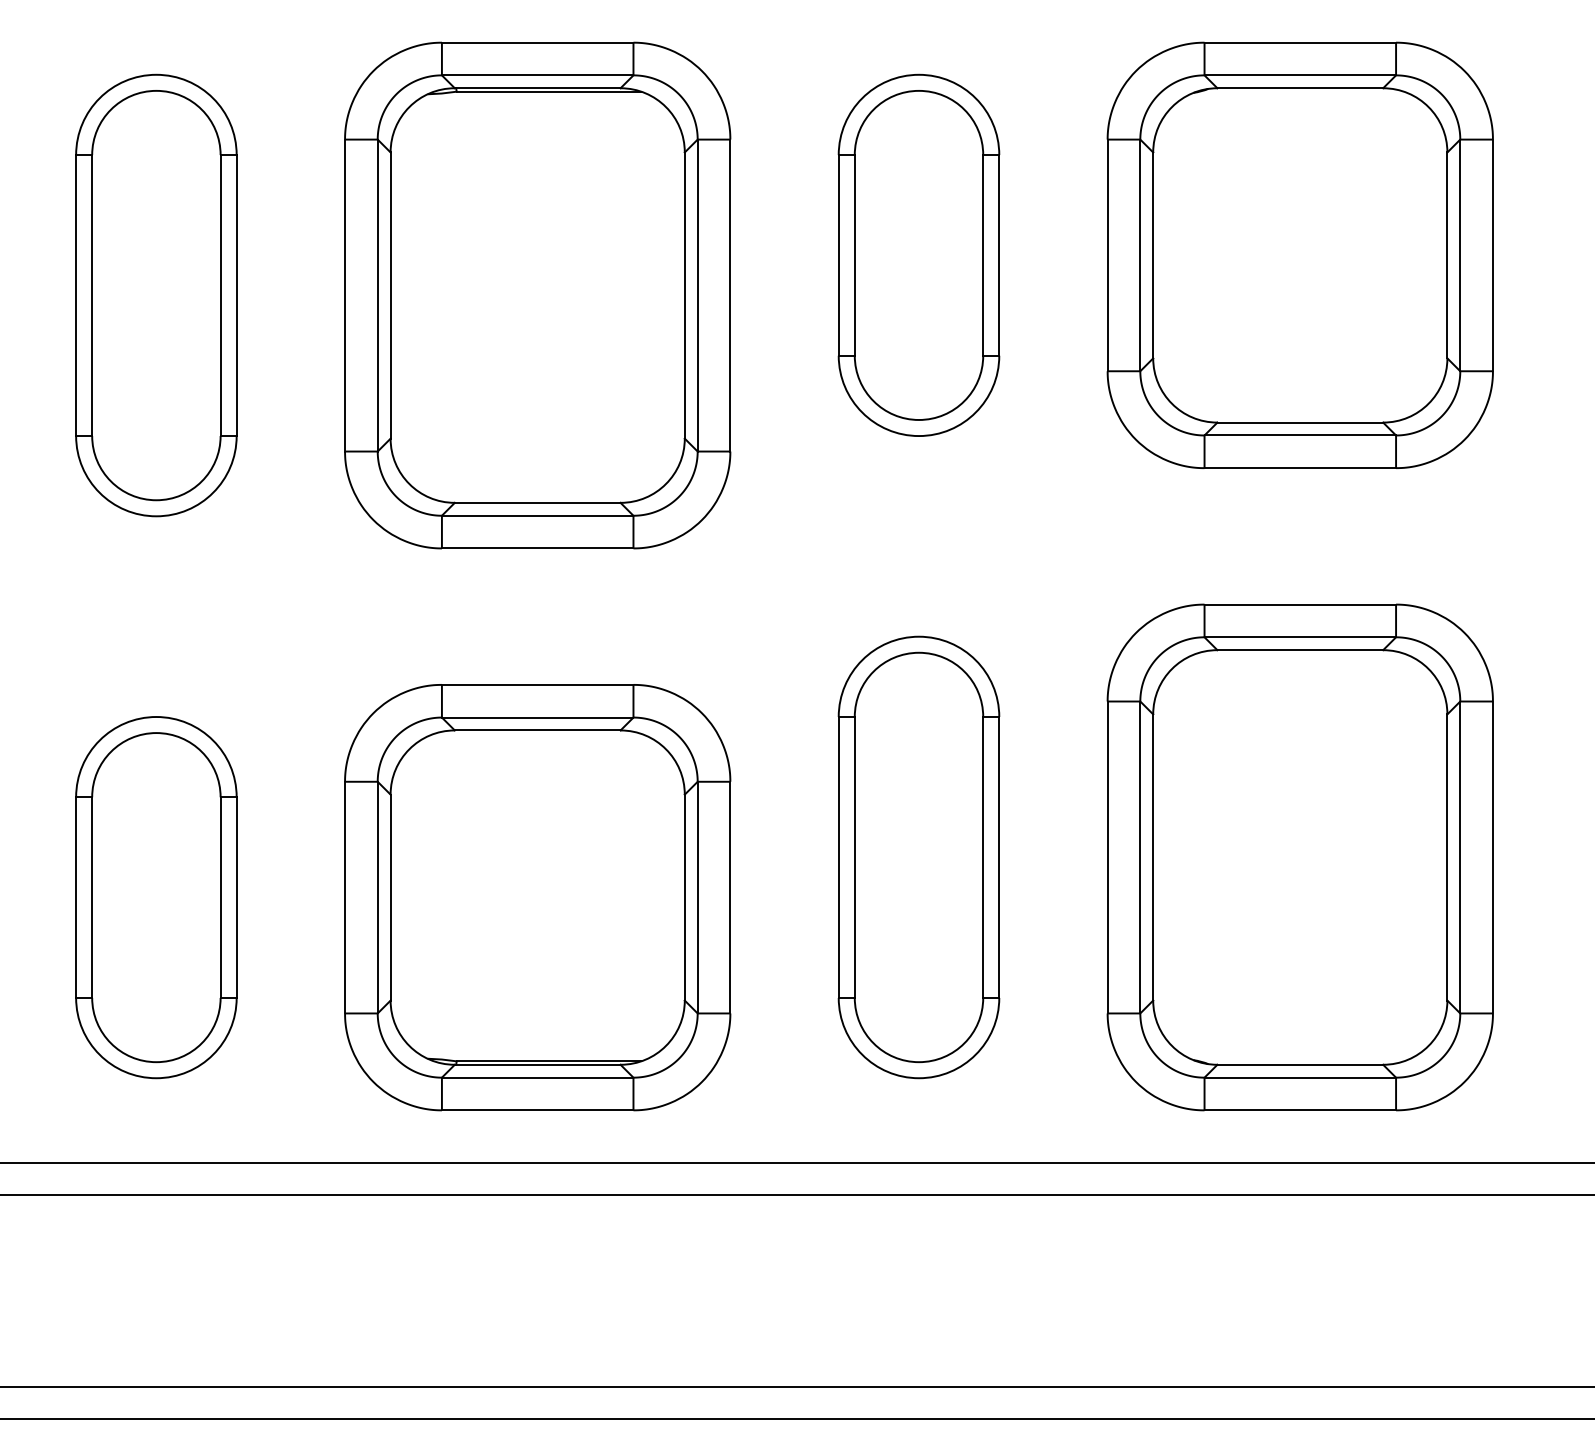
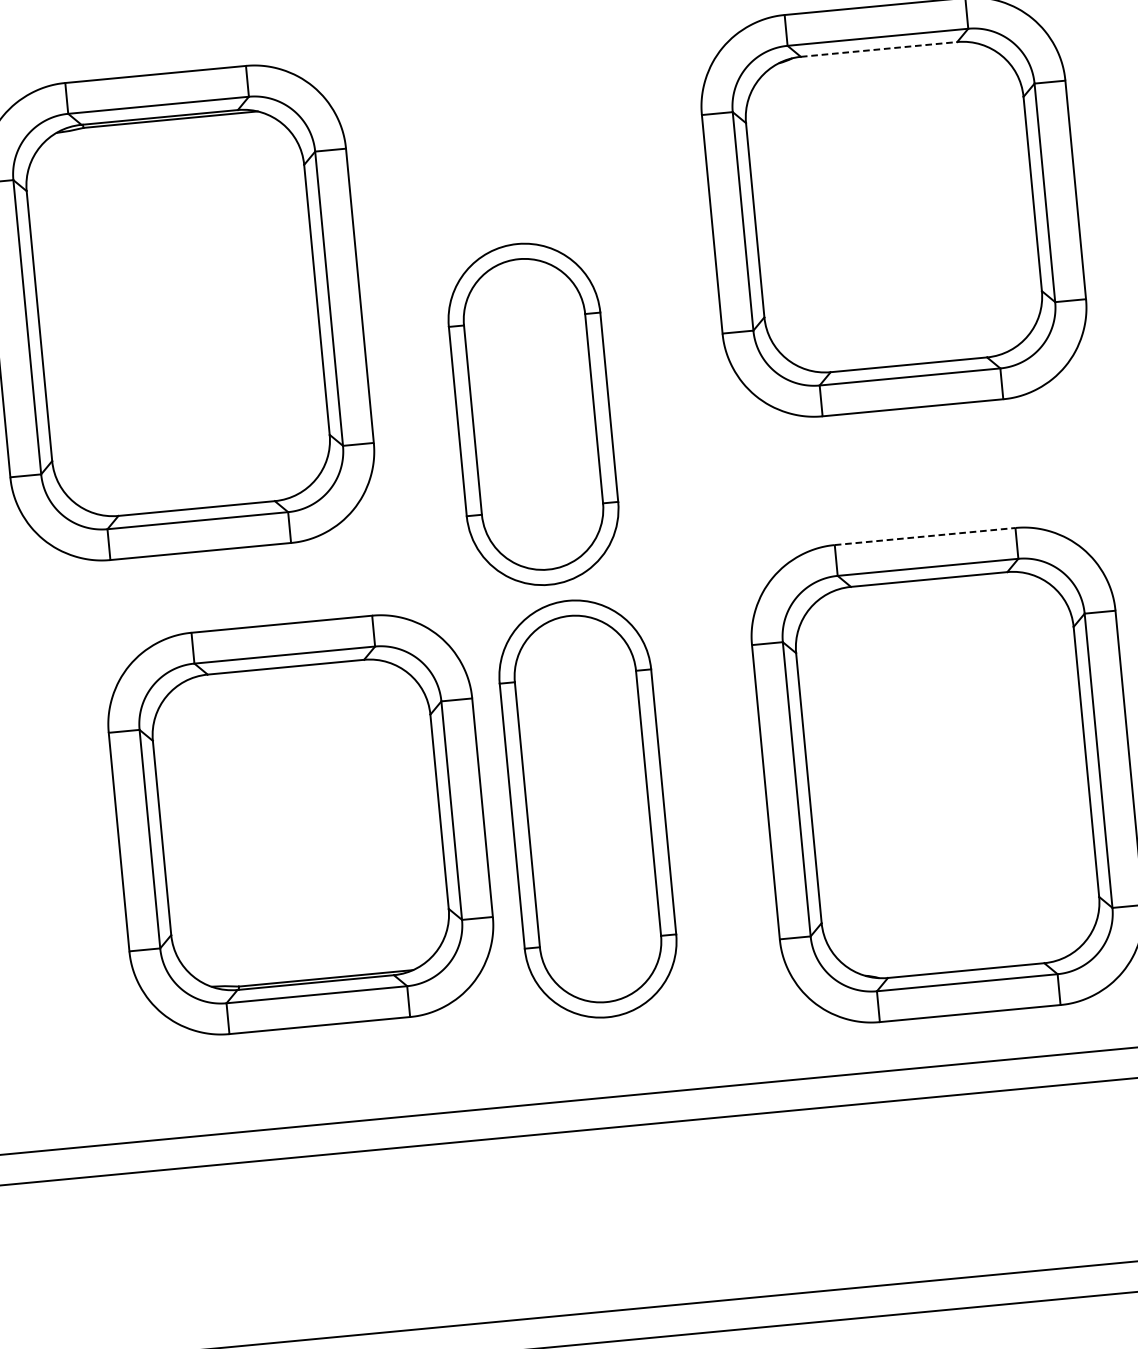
line: (1300, 88) -> (879, 49), solid -> dashed
part: (918, 254) -> (532, 413), moved
line: (1300, 604) -> (925, 536), solid -> dashed
part: (537, 897) -> (300, 824), moved

